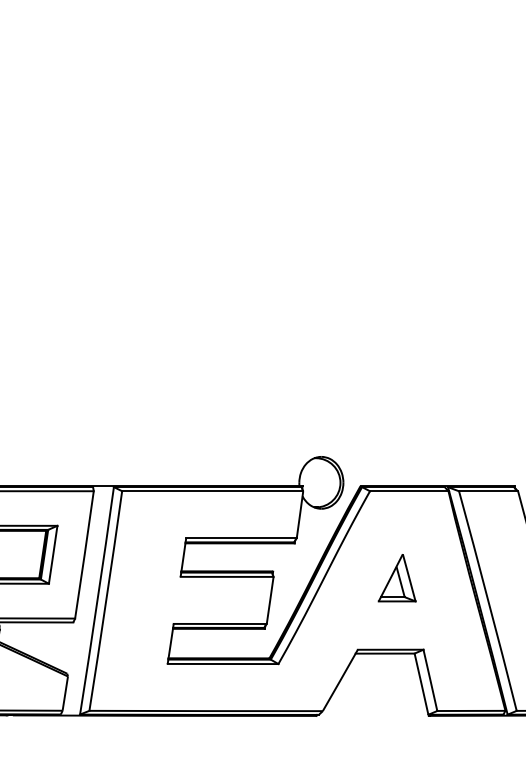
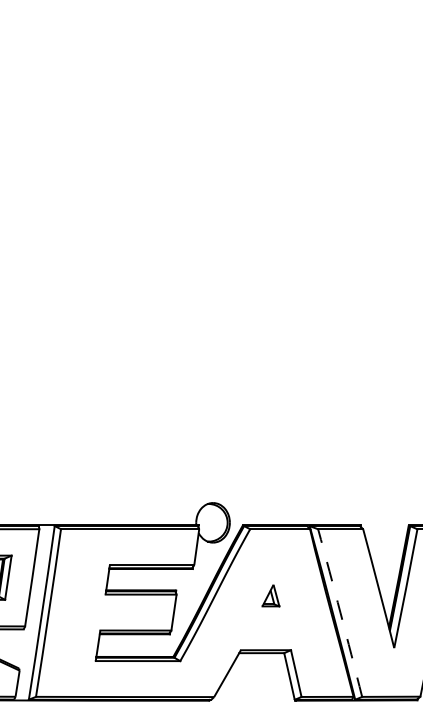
part: (396, 578) -> (270, 595), size x0.6
arc: (488, 600) -> (340, 612), solid -> dashed

